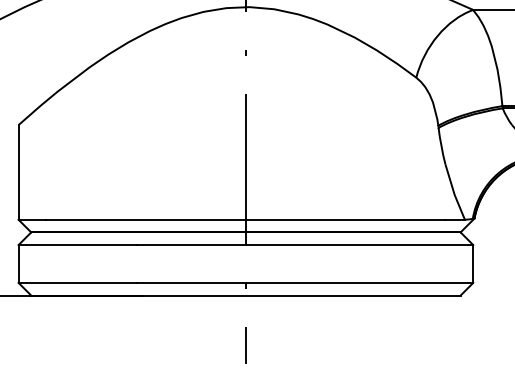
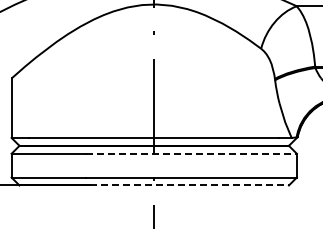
line: (305, 244) -> (191, 153), solid -> dashed
line: (302, 295) -> (189, 185), solid -> dashed

